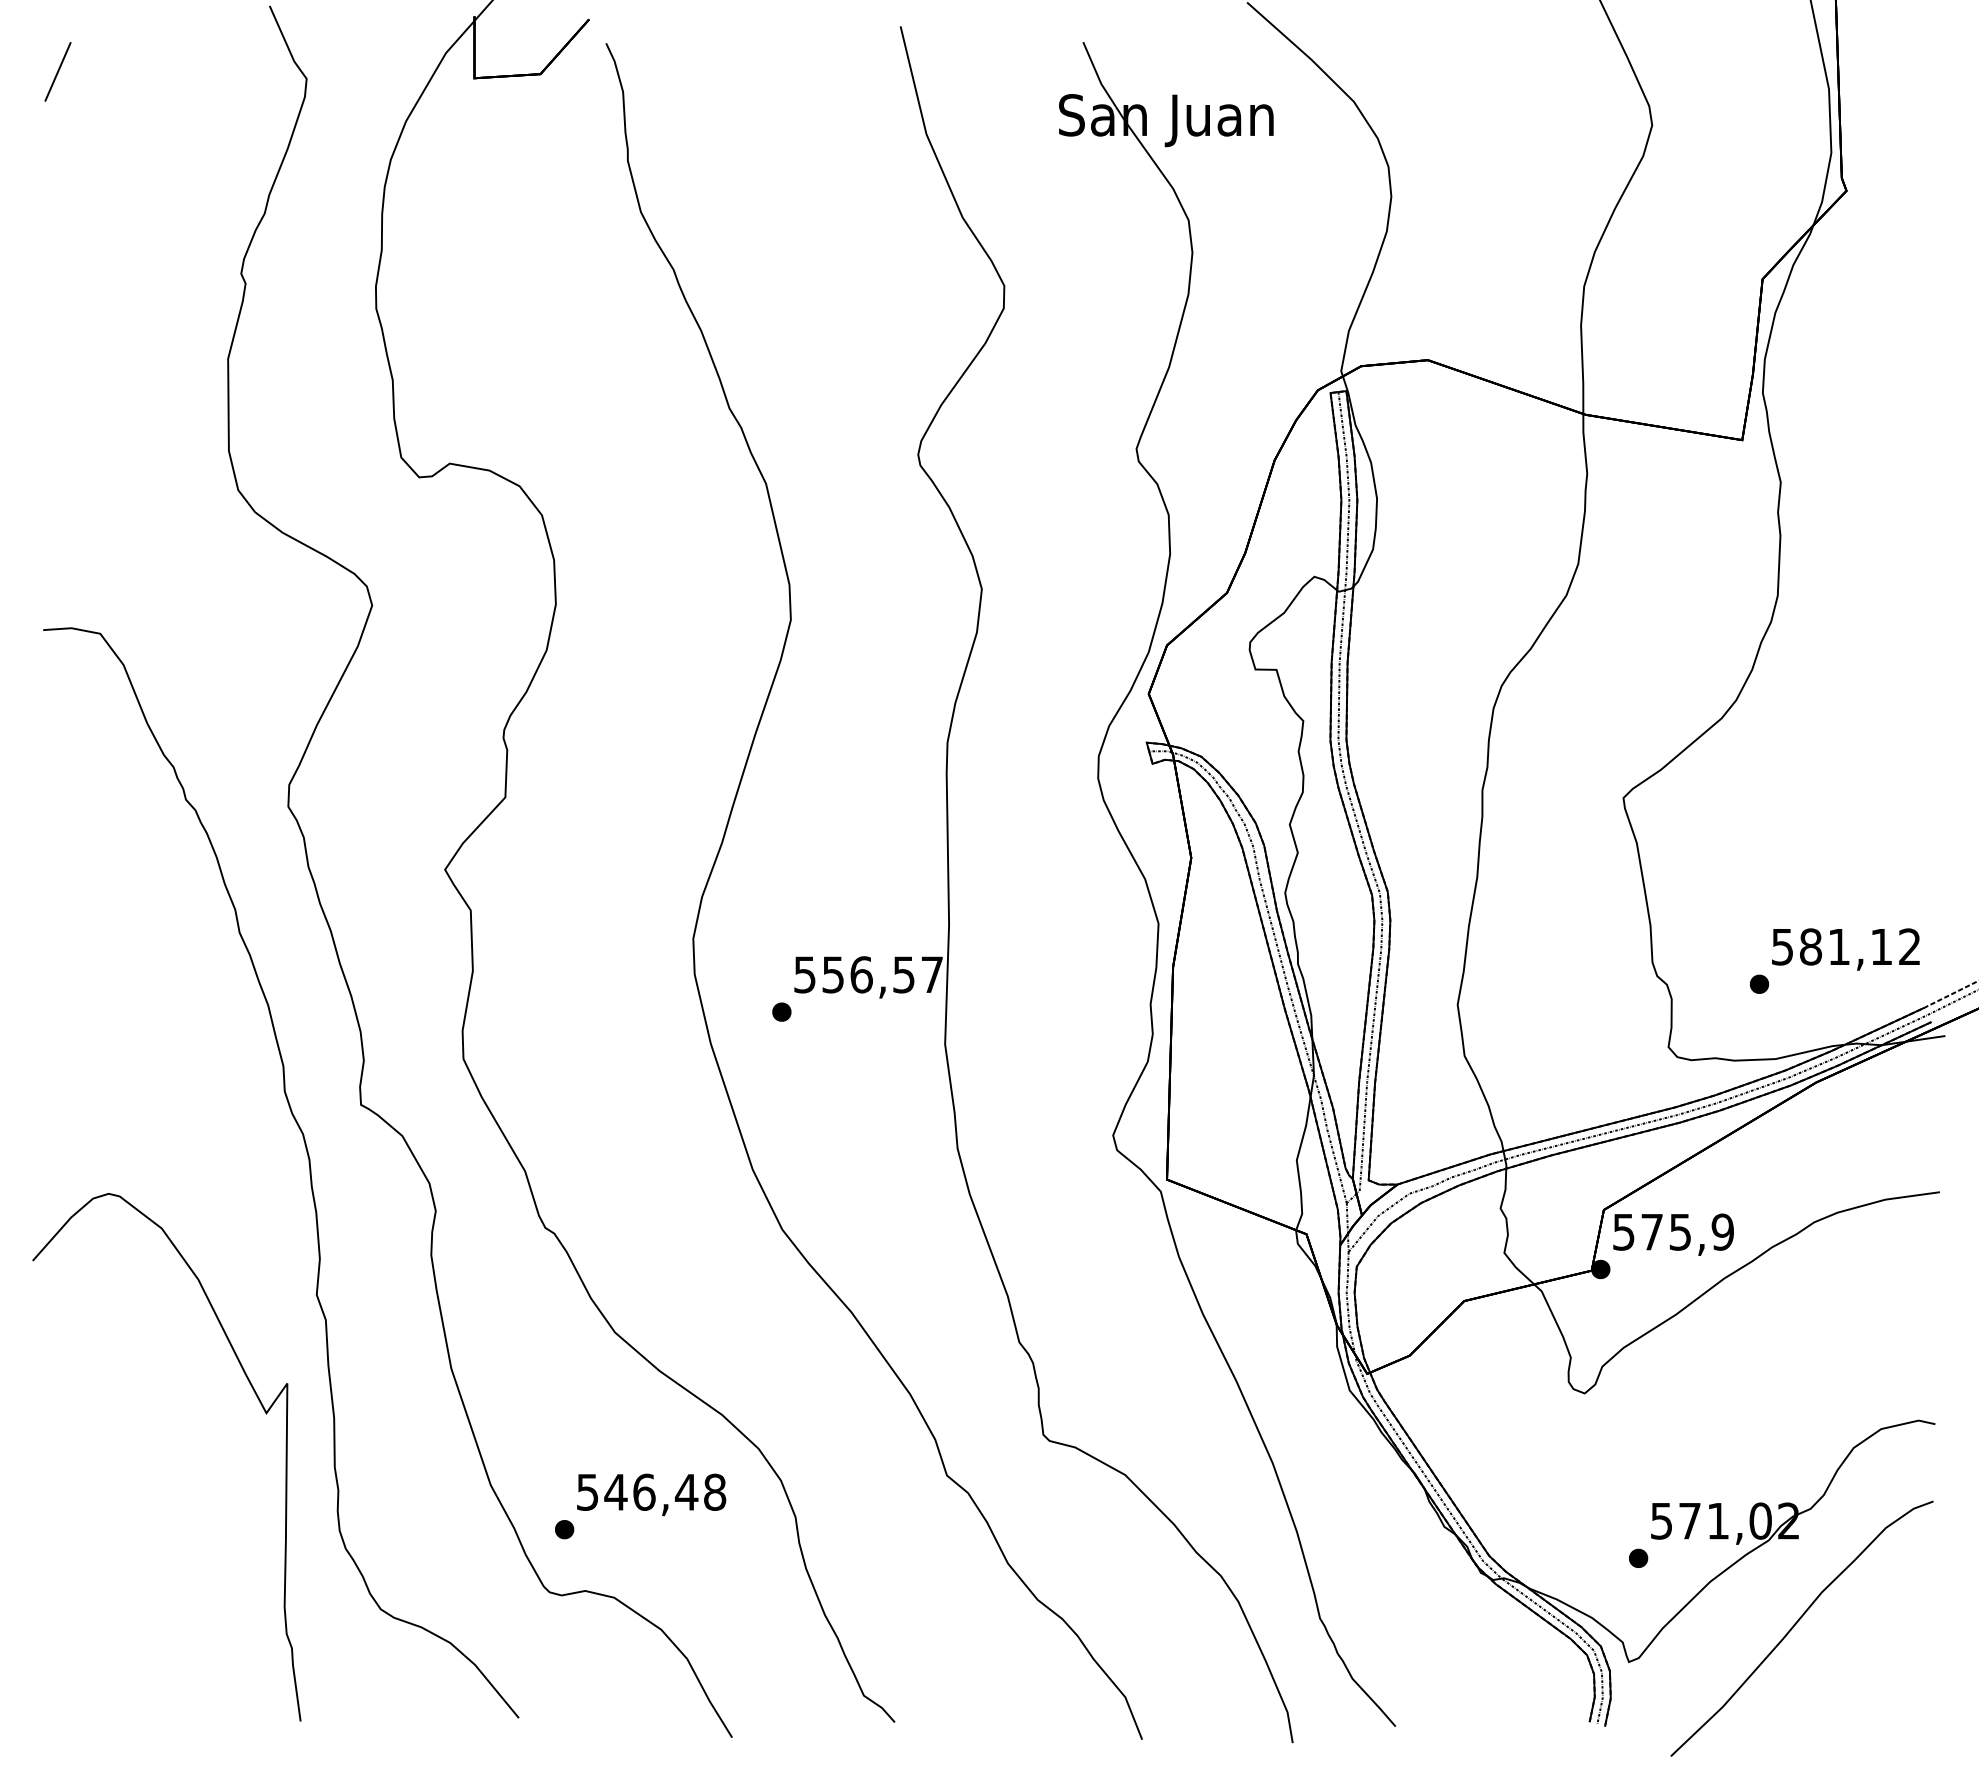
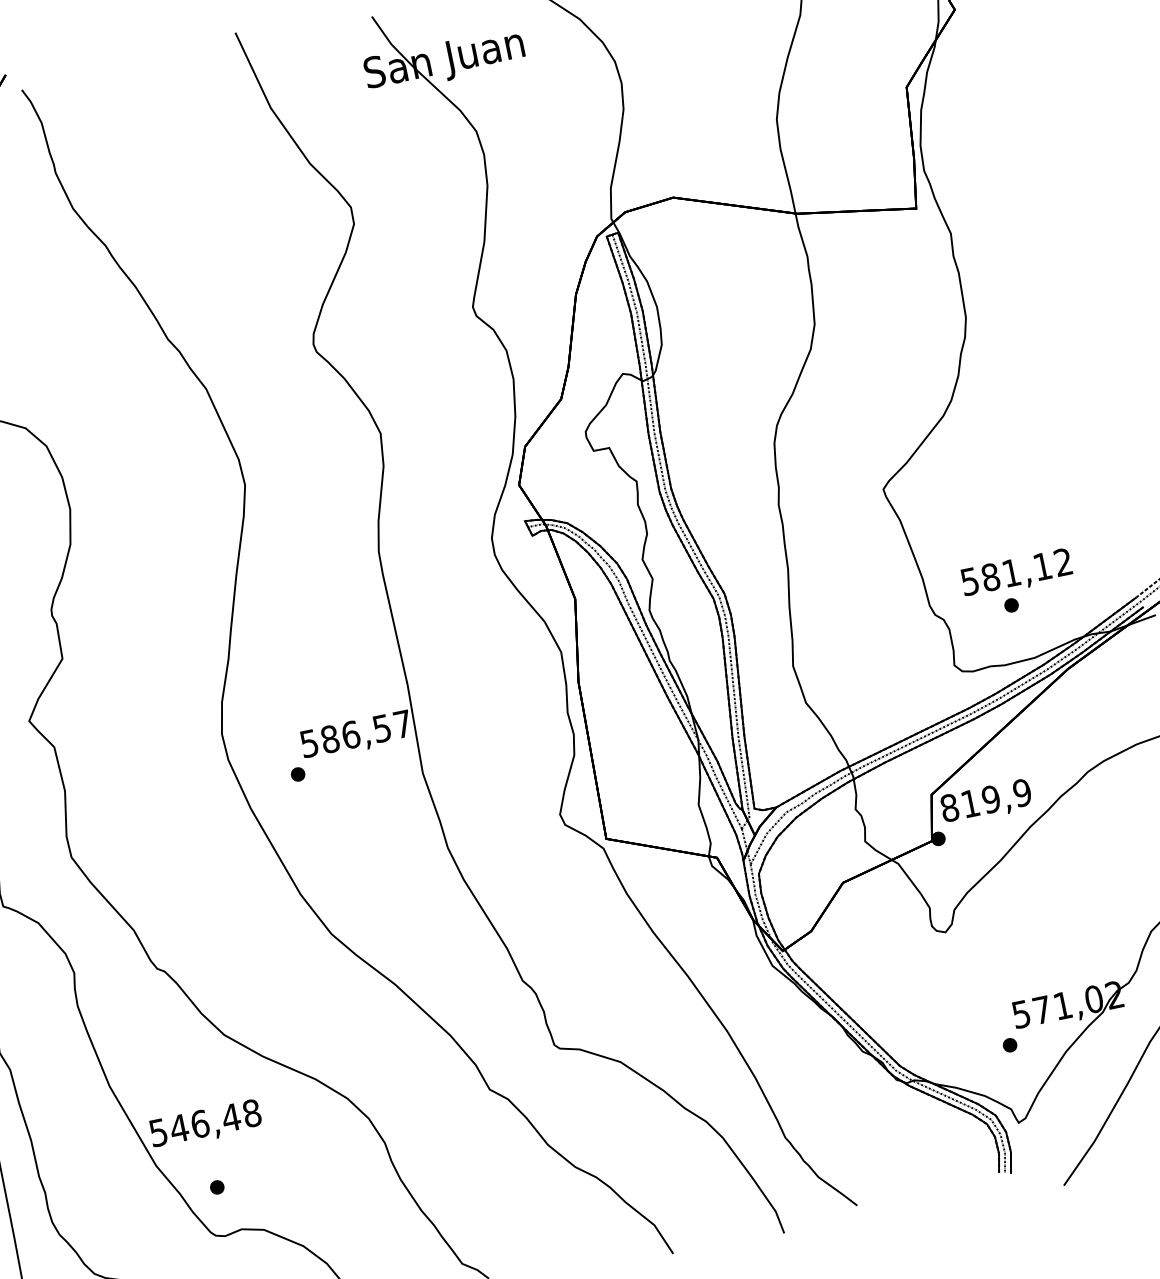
text: (1845, 949) -> (1016, 573), moved
text: (833, 974) -> (330, 738), 556,57 -> 586,57
text: (1652, 1231) -> (970, 803), 575,9 -> 819,9
text: (651, 1494) -> (205, 1124), moved

